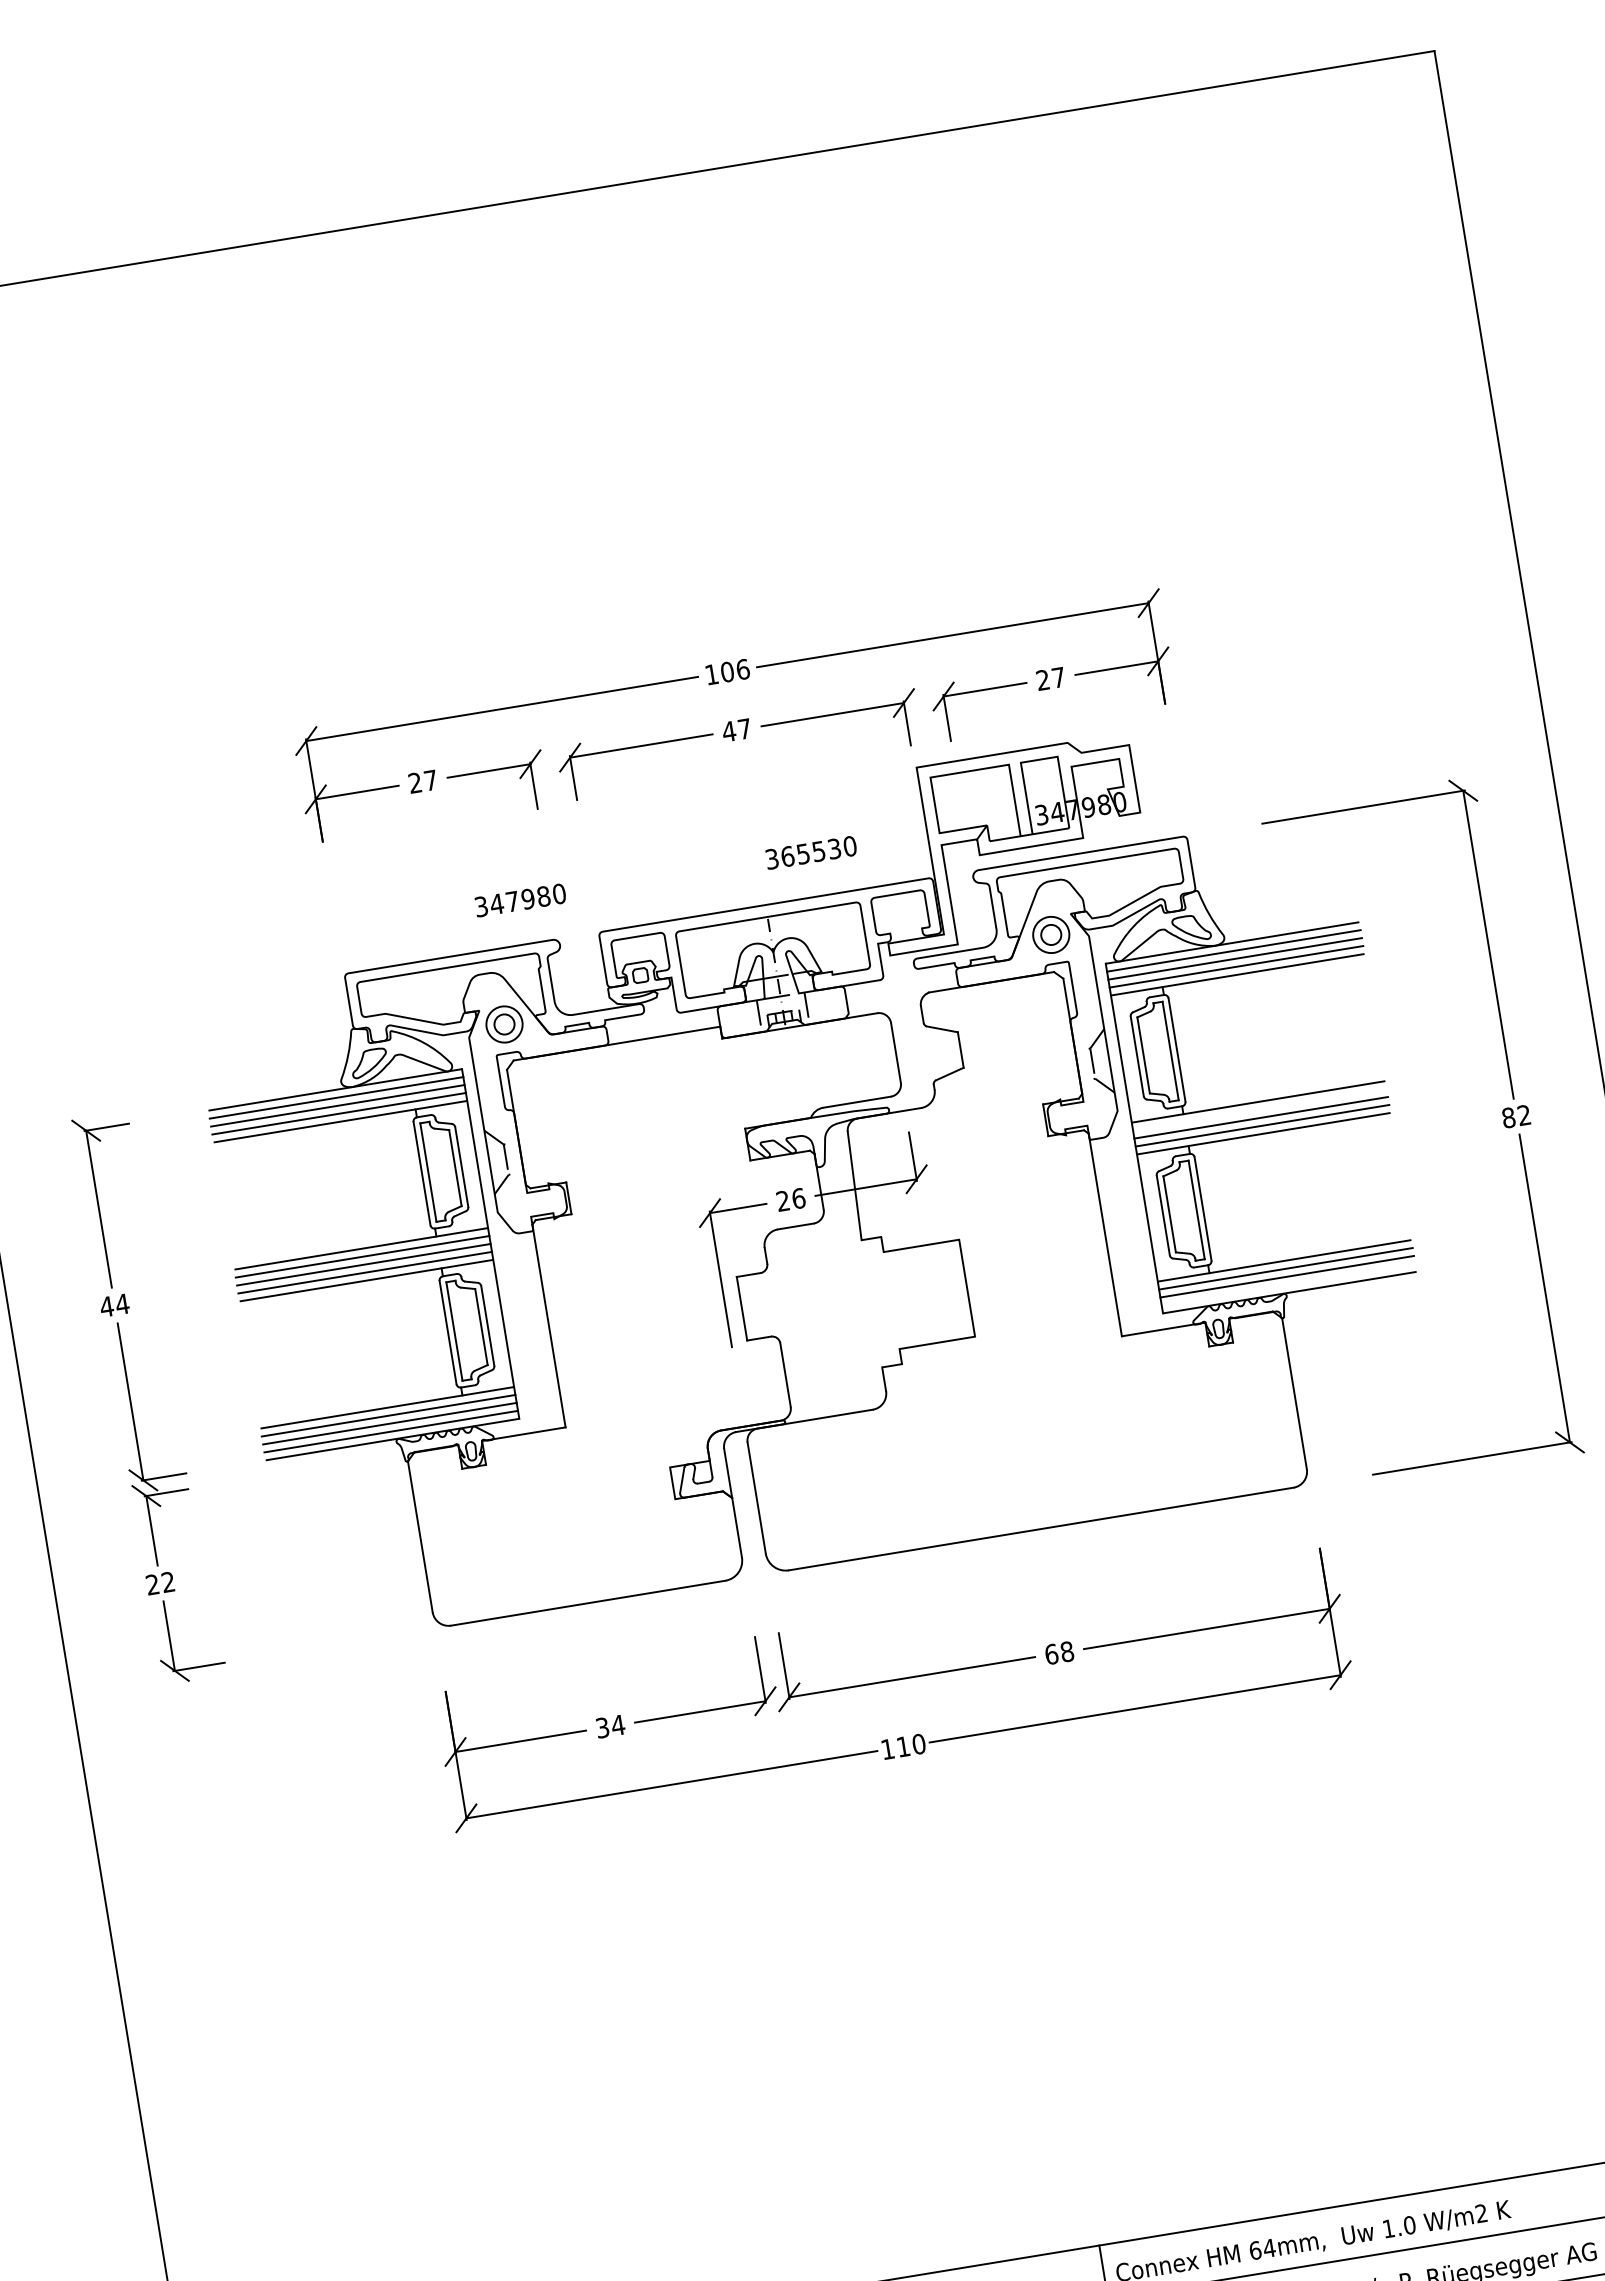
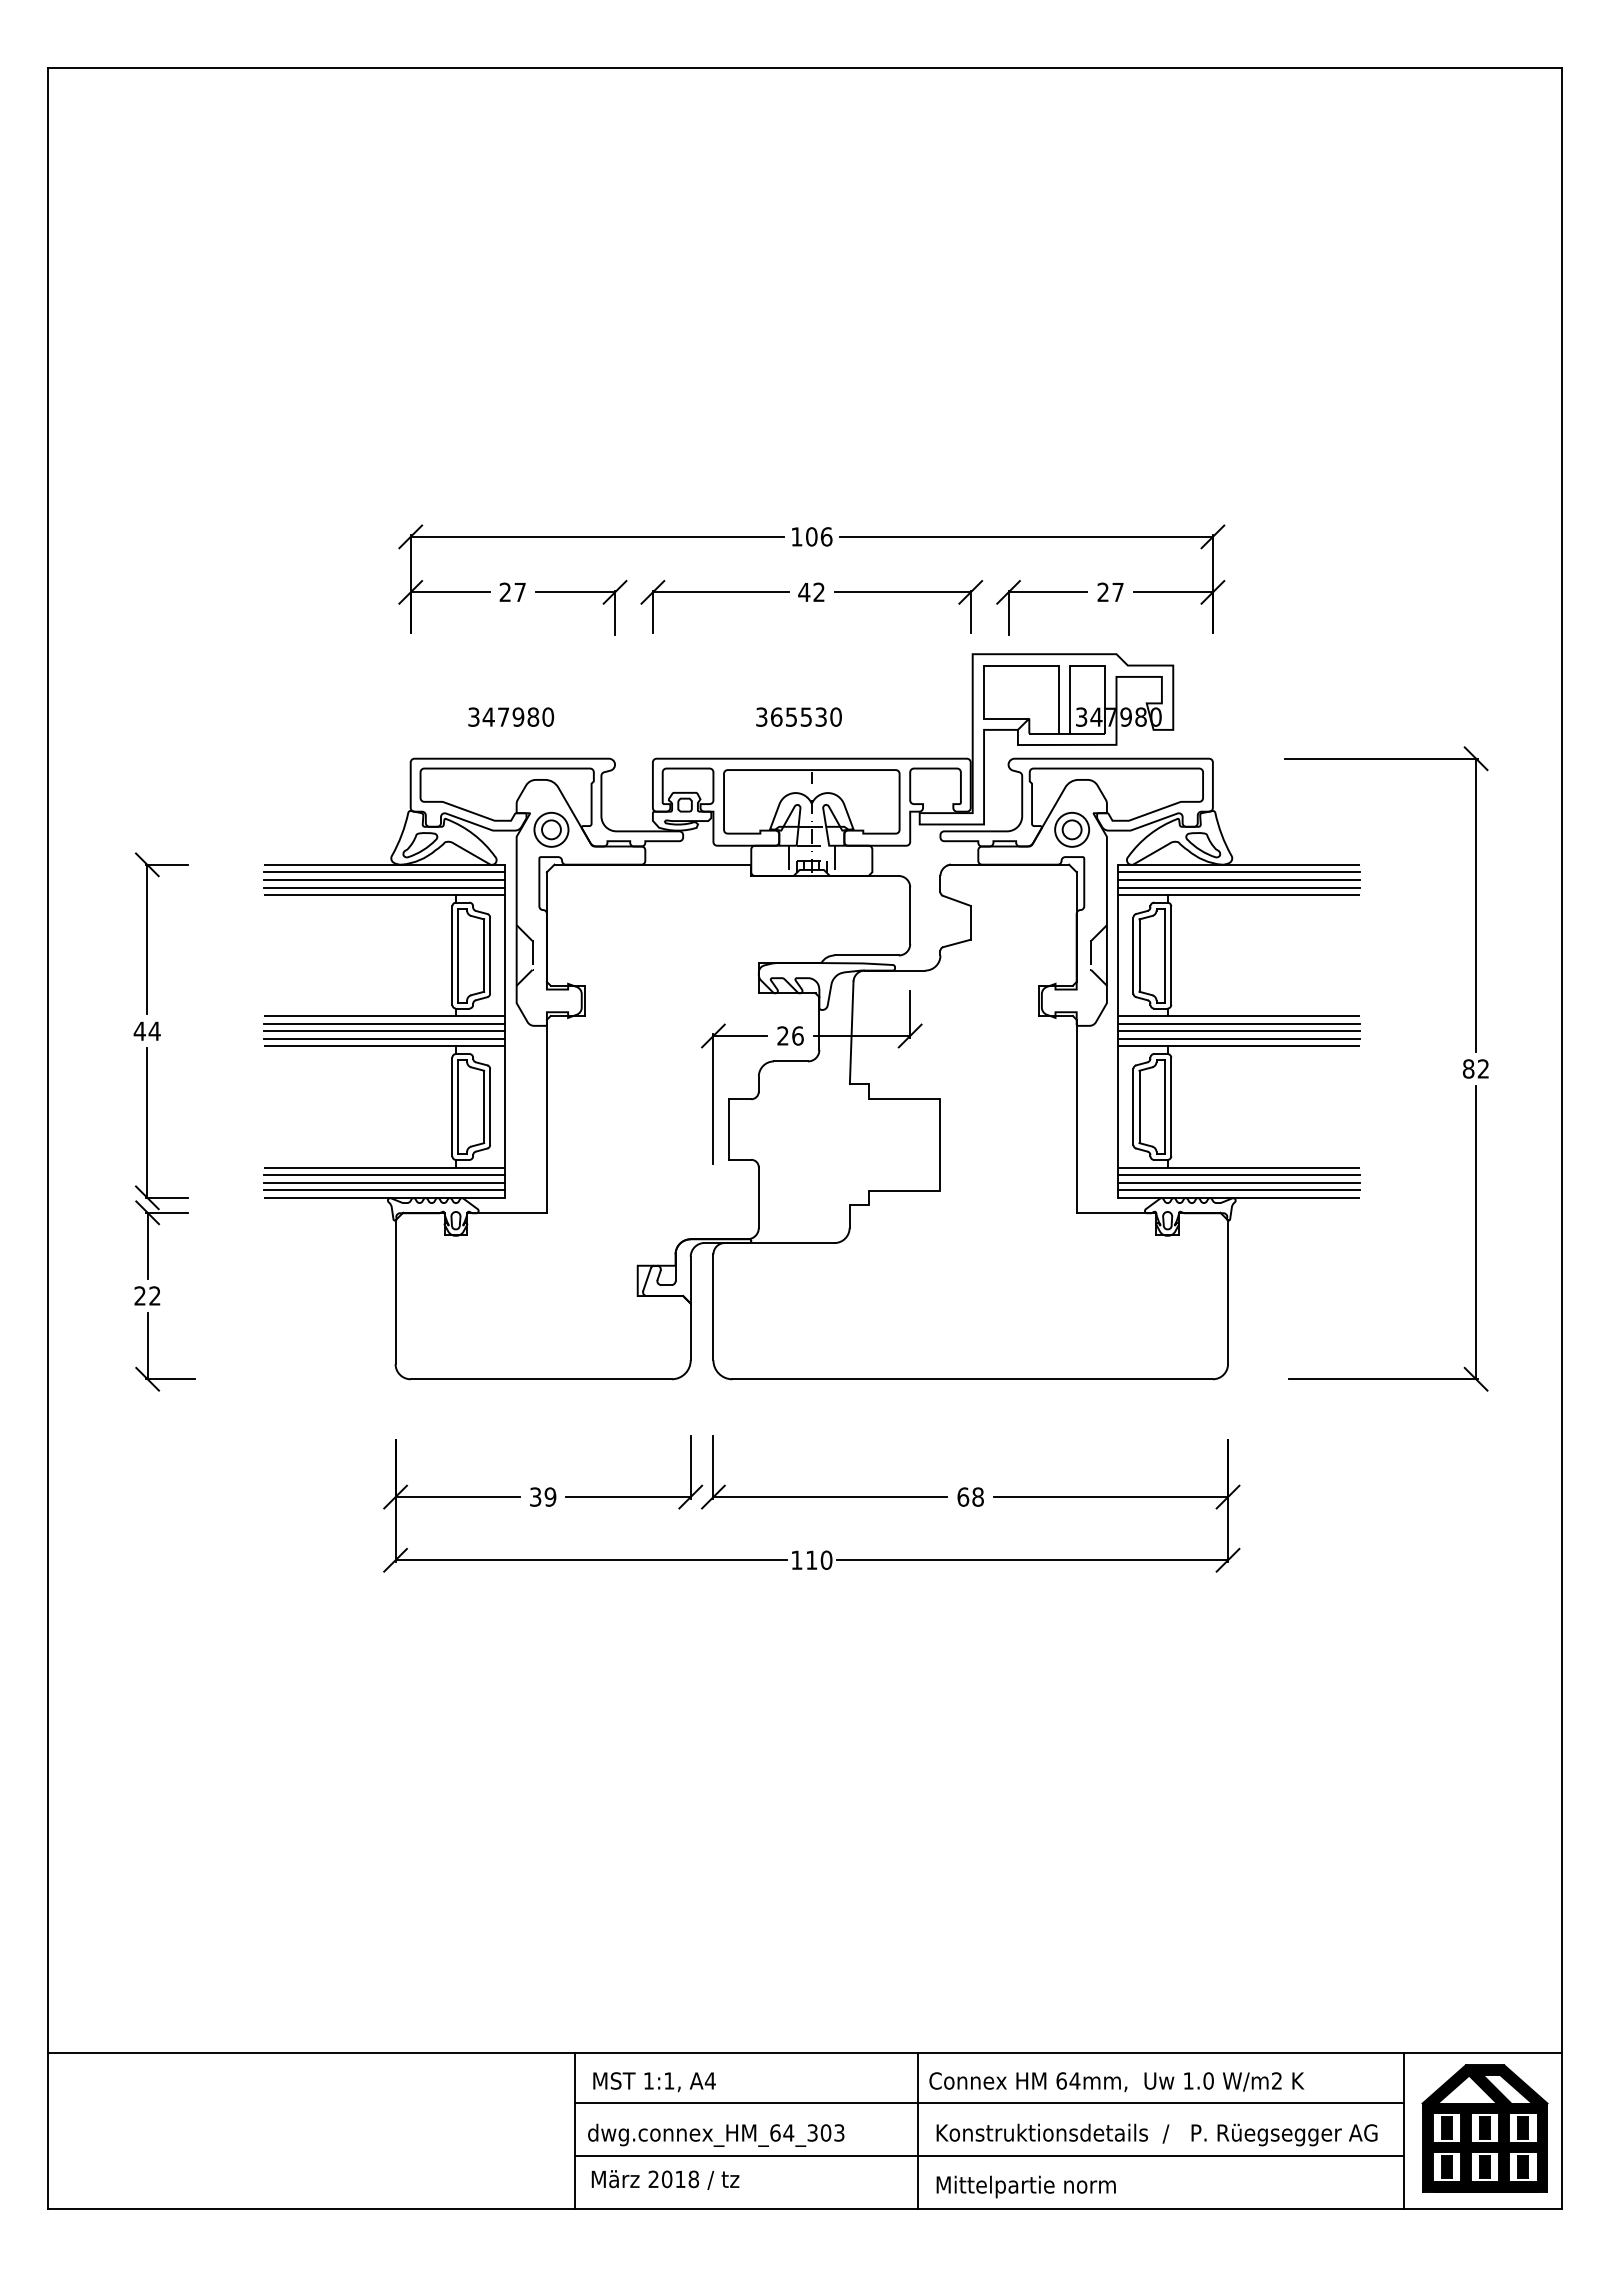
text: (743, 728) -> (818, 591), 47 -> 42
text: (810, 852) -> (798, 716), moved
text: (520, 899) -> (511, 716), moved
line: (1259, 1109) -> (1238, 1023), added
line: (1287, 1285) -> (1238, 1190), added
text: (618, 1724) -> (550, 1496), 34 -> 39

